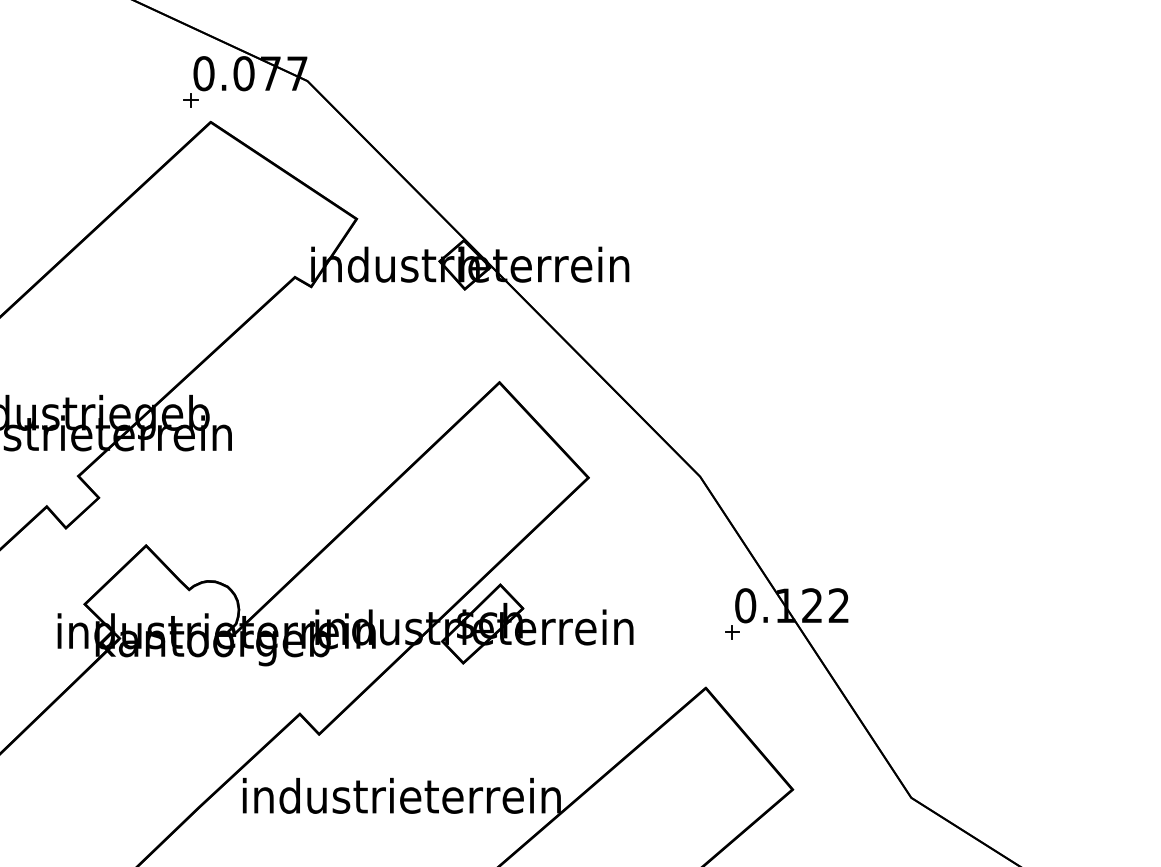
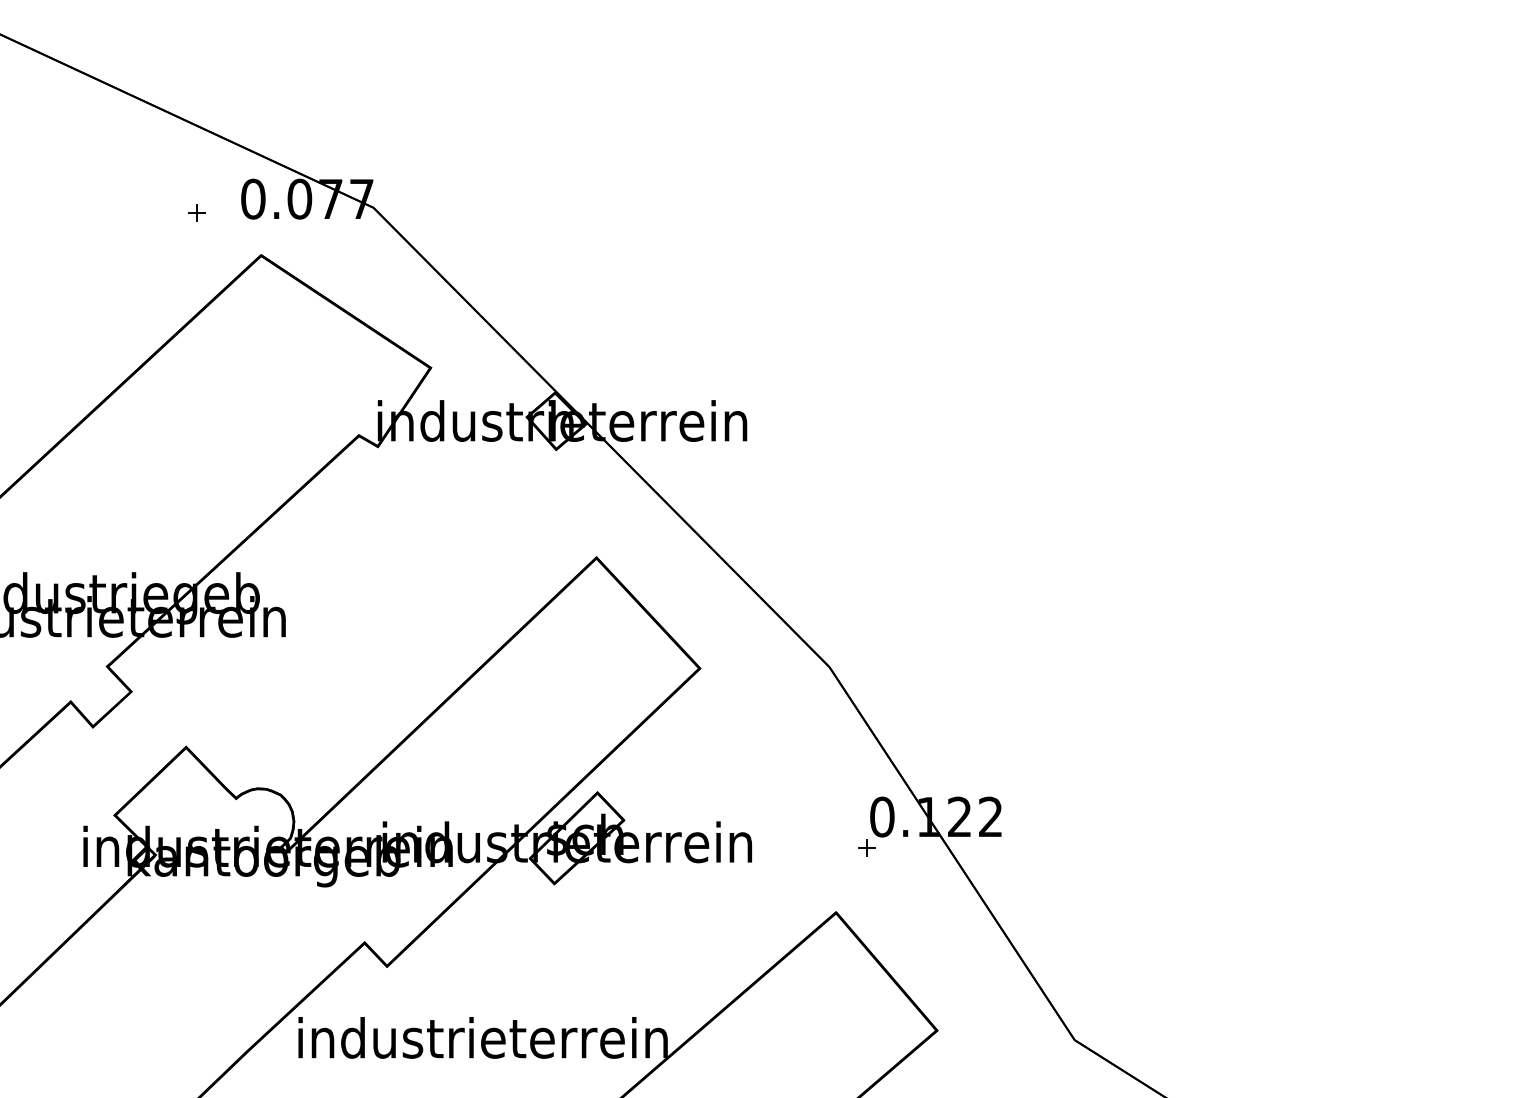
part: (190, 99) -> (196, 212), moved

